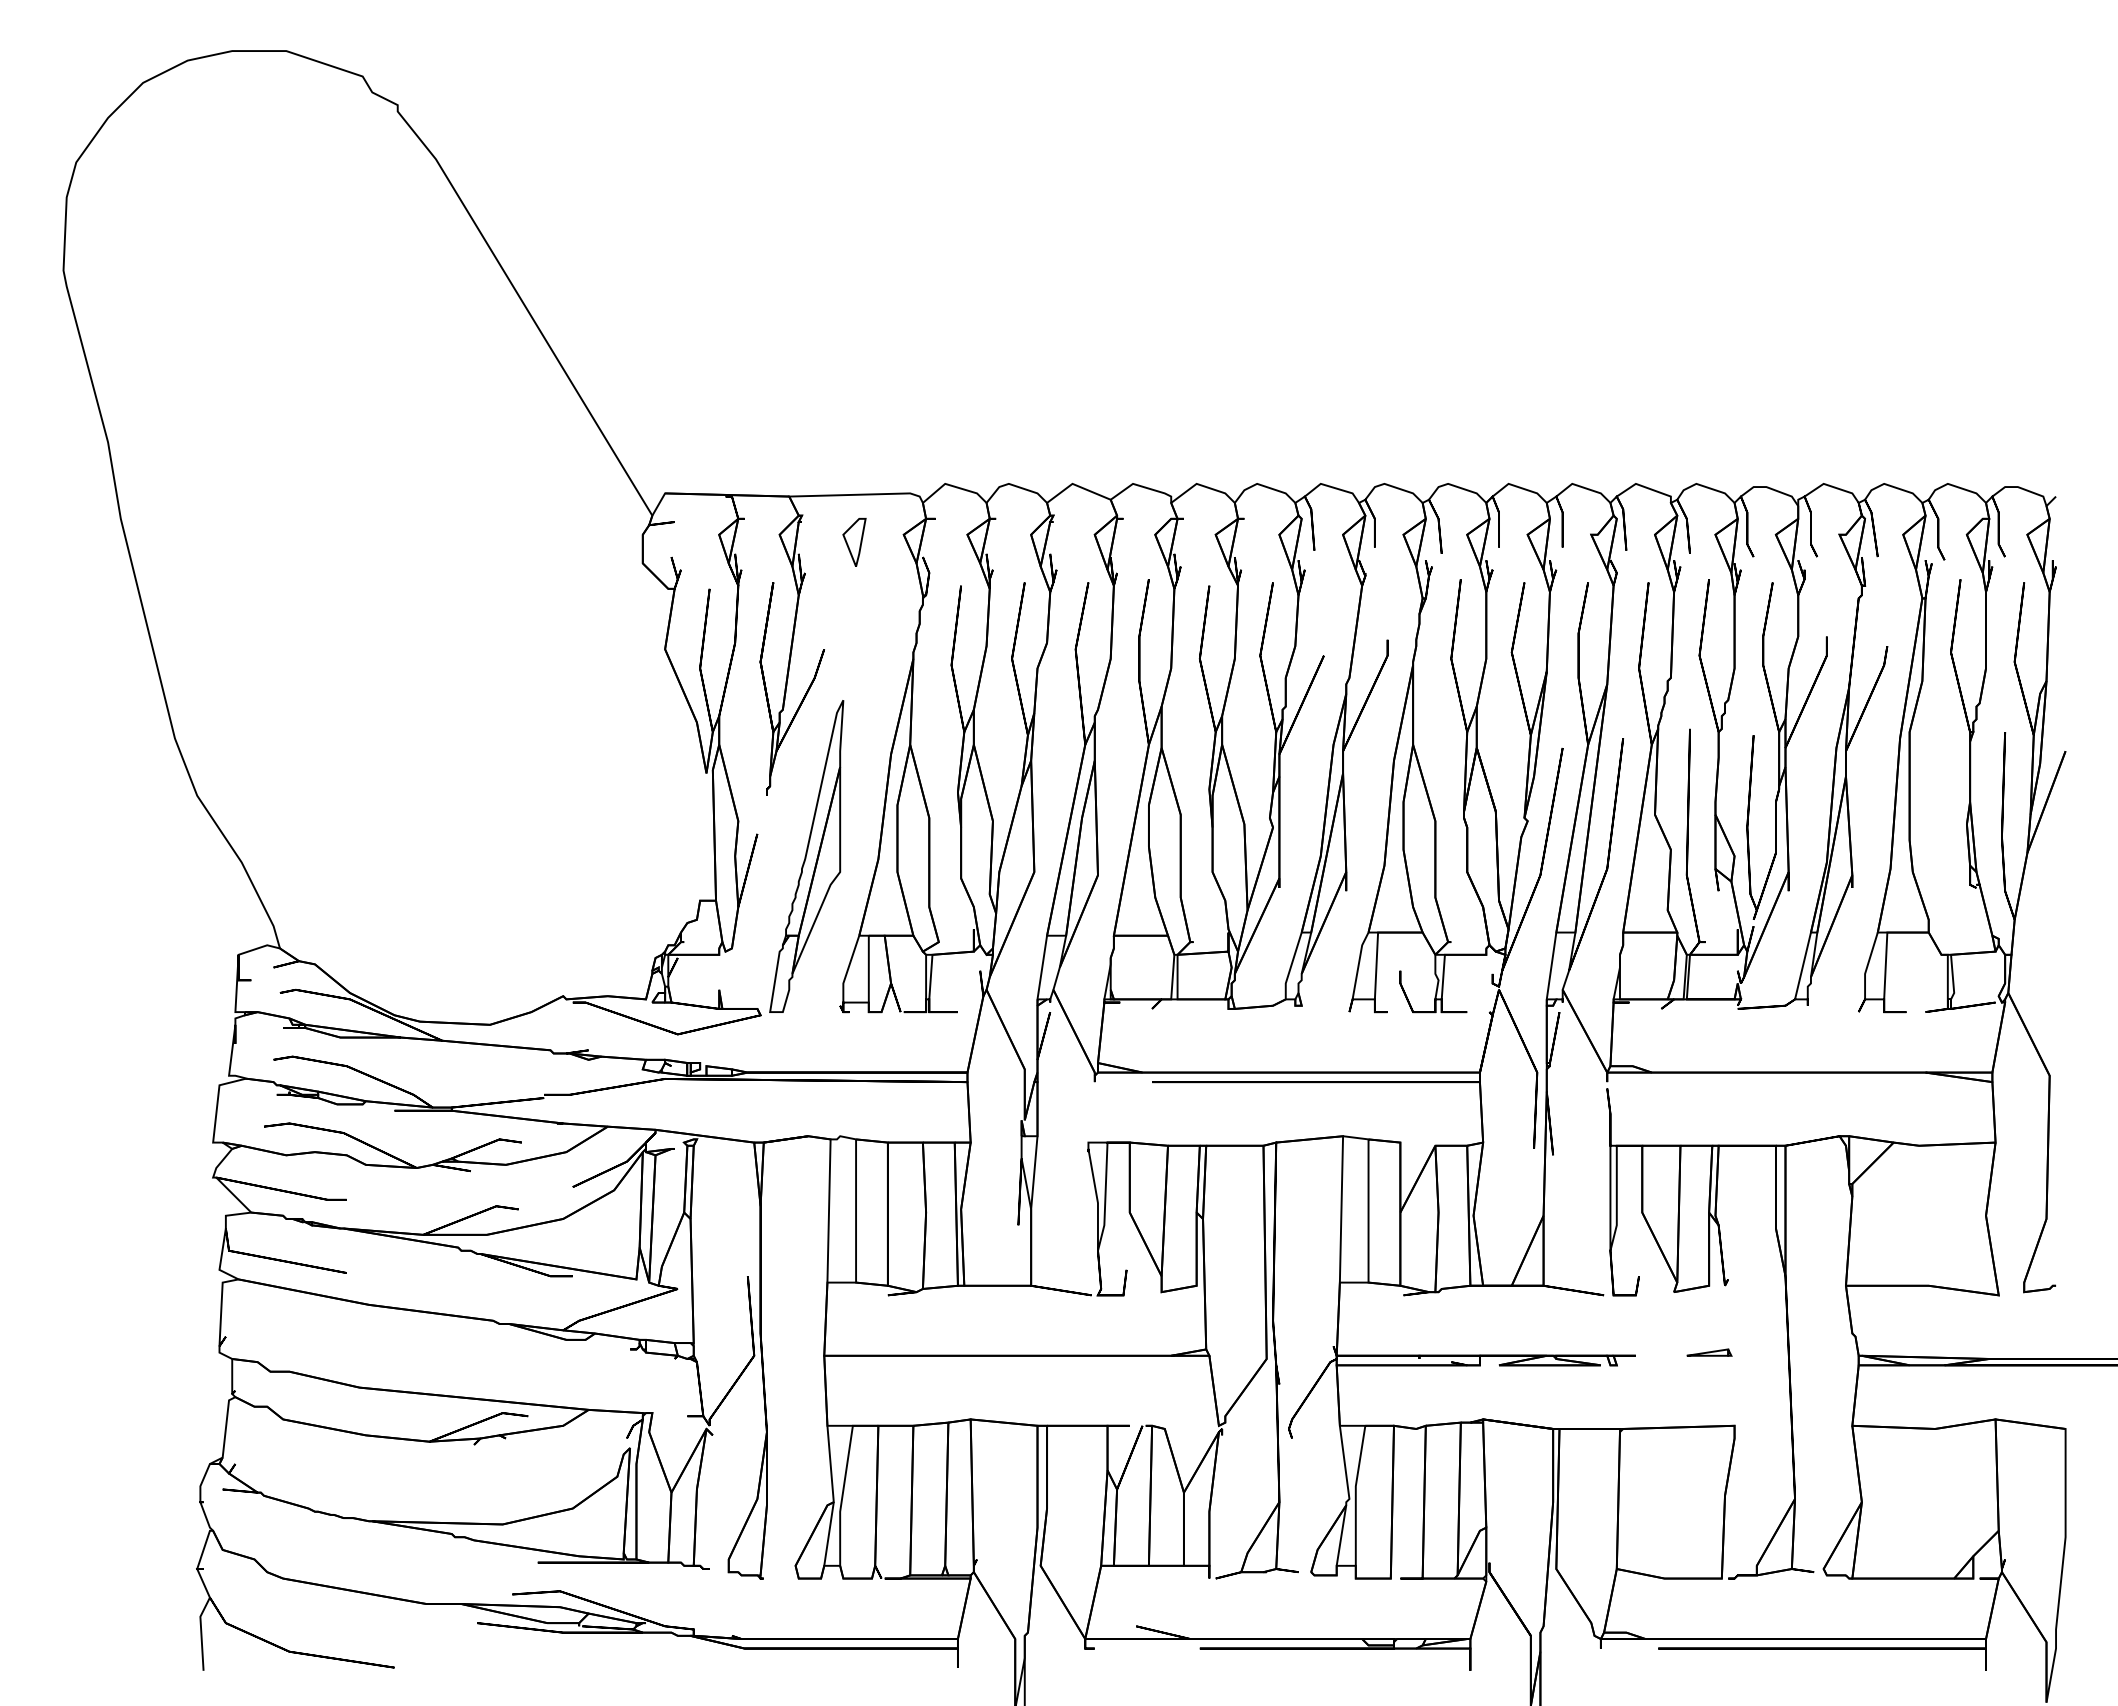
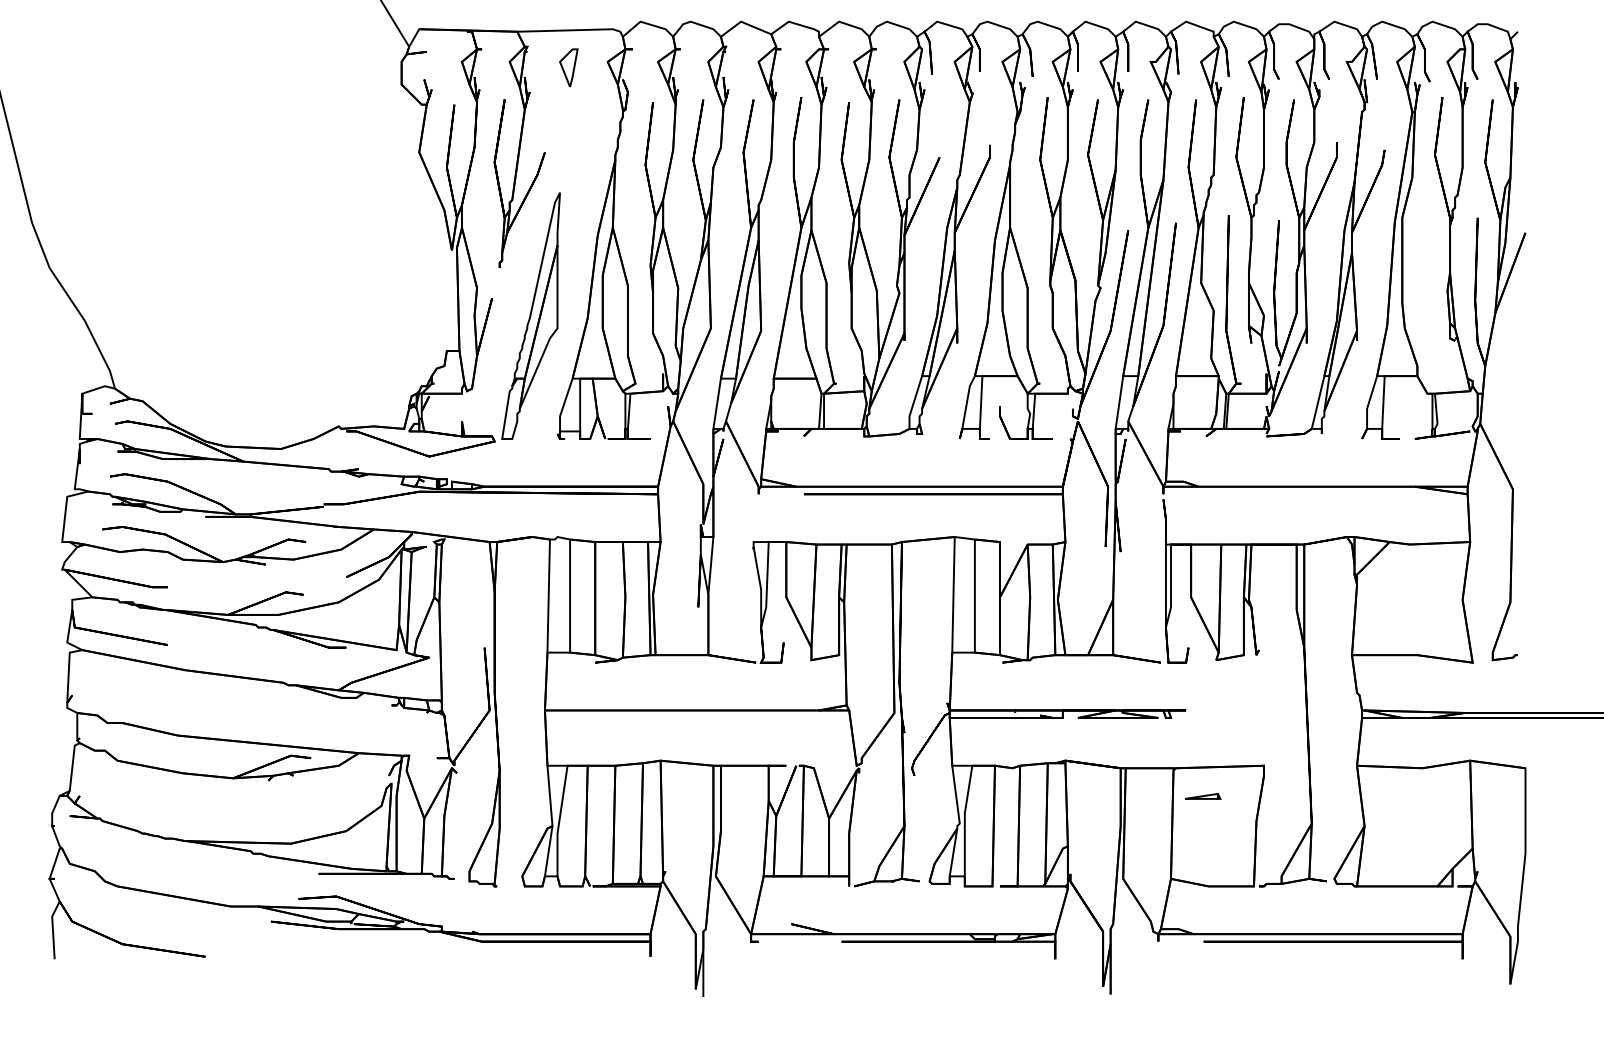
part: (1709, 1352) -> (1203, 796), moved

